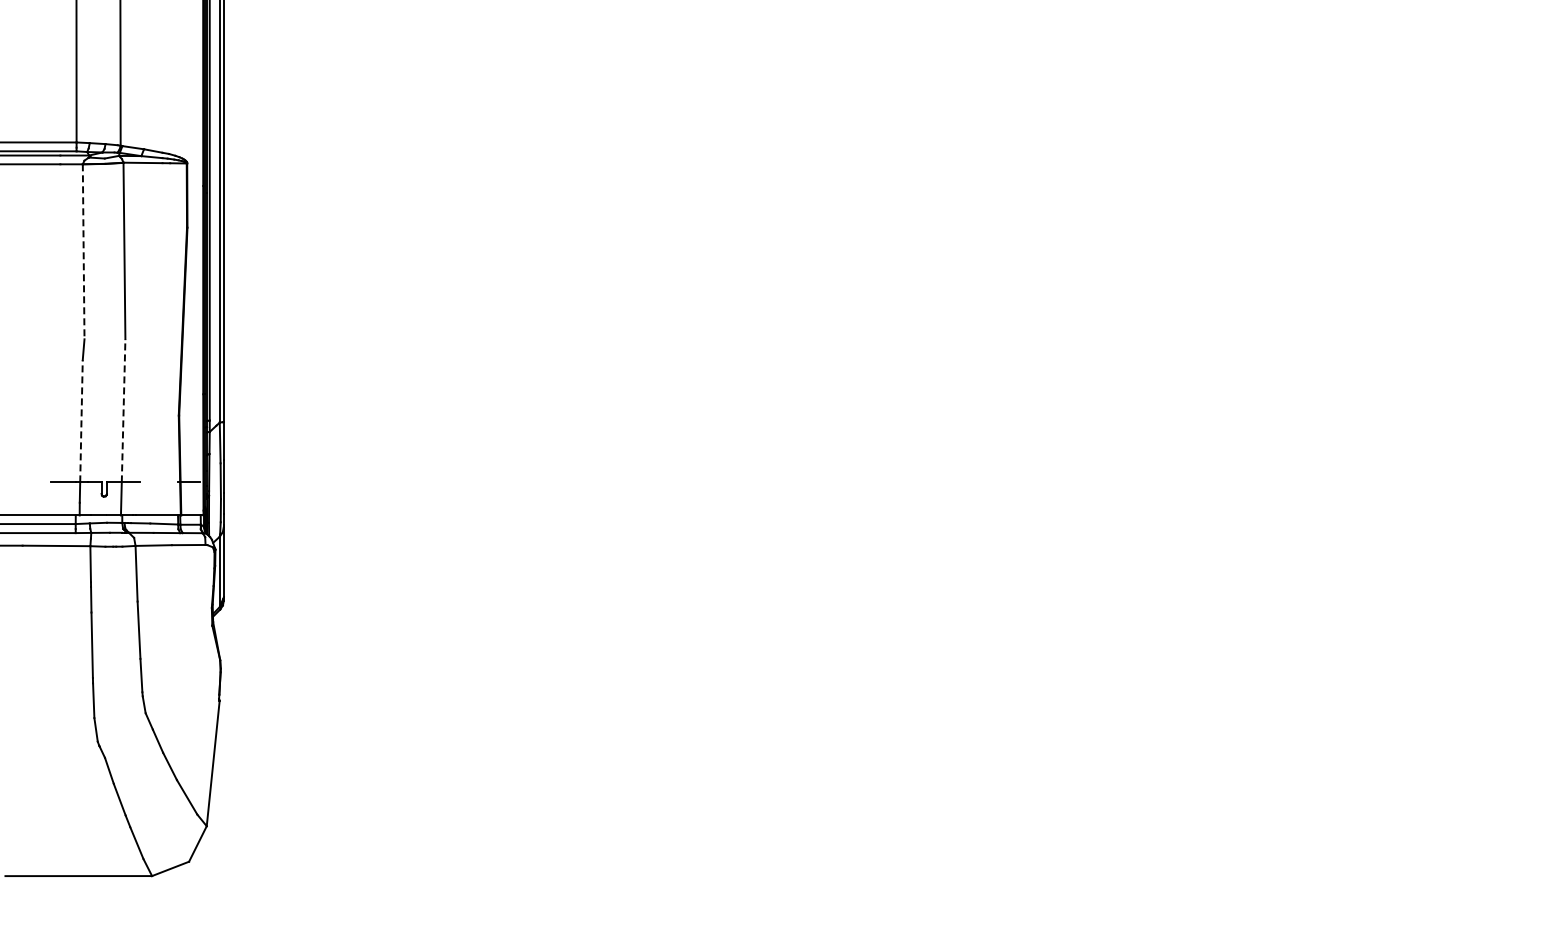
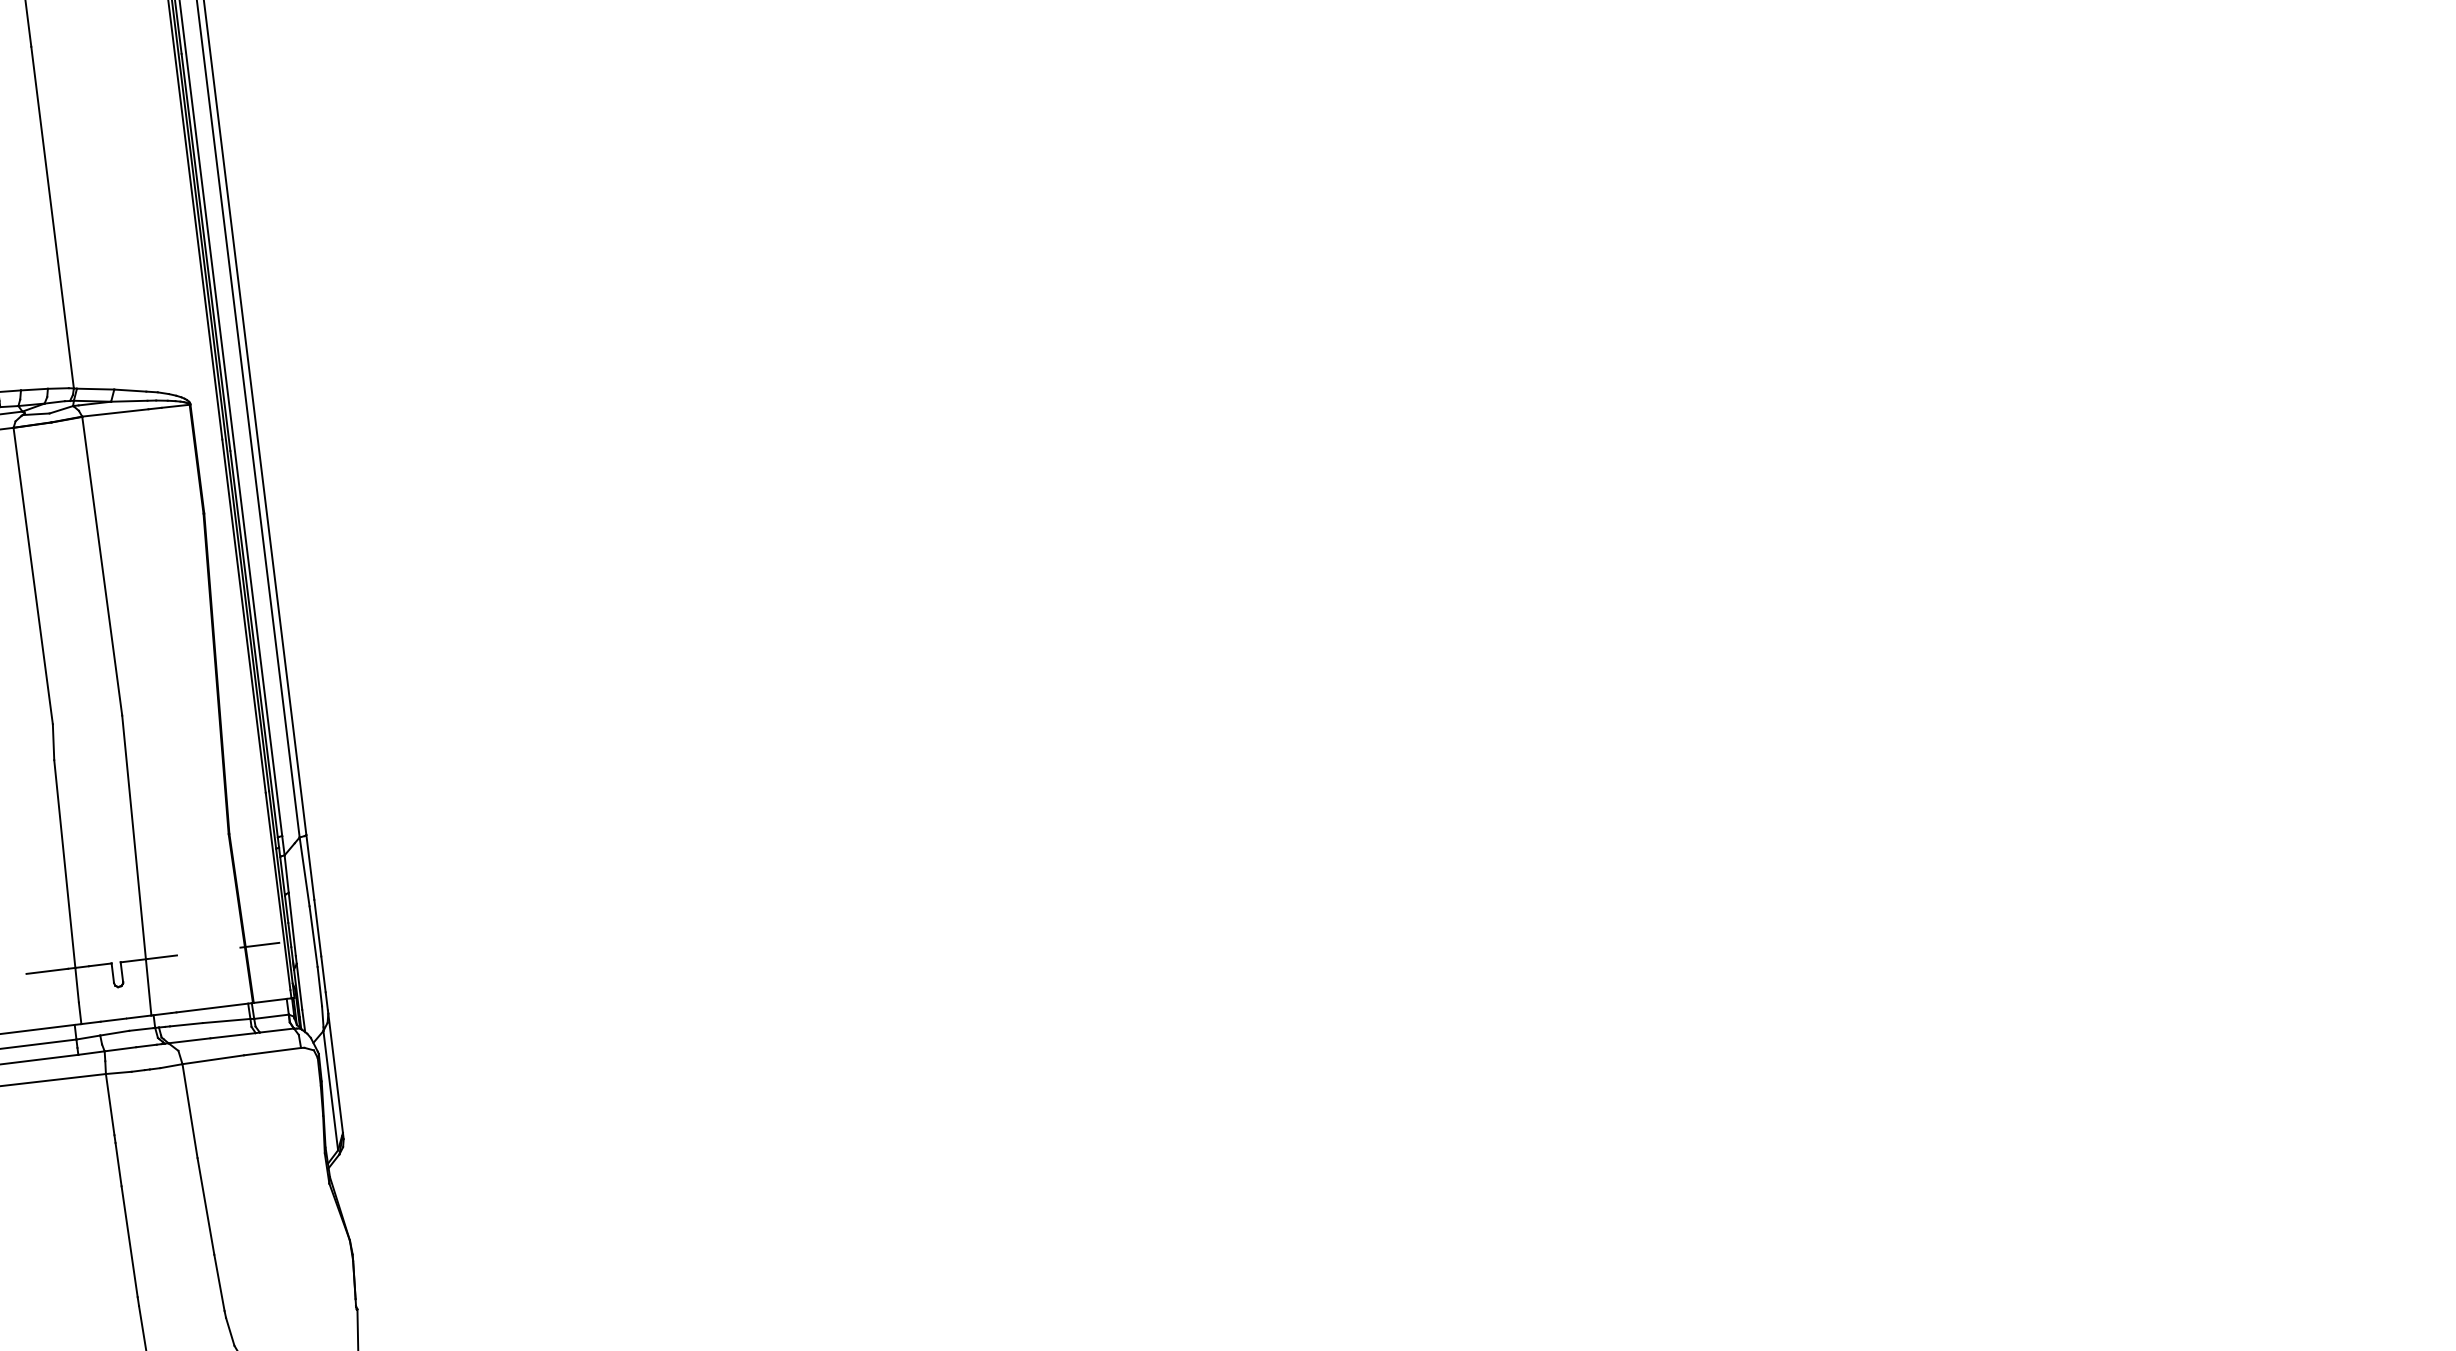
line: (83, 252) -> (33, 577), dashed -> solid
line: (123, 410) -> (133, 836), dashed -> solid
line: (81, 420) -> (64, 862), dashed -> solid

